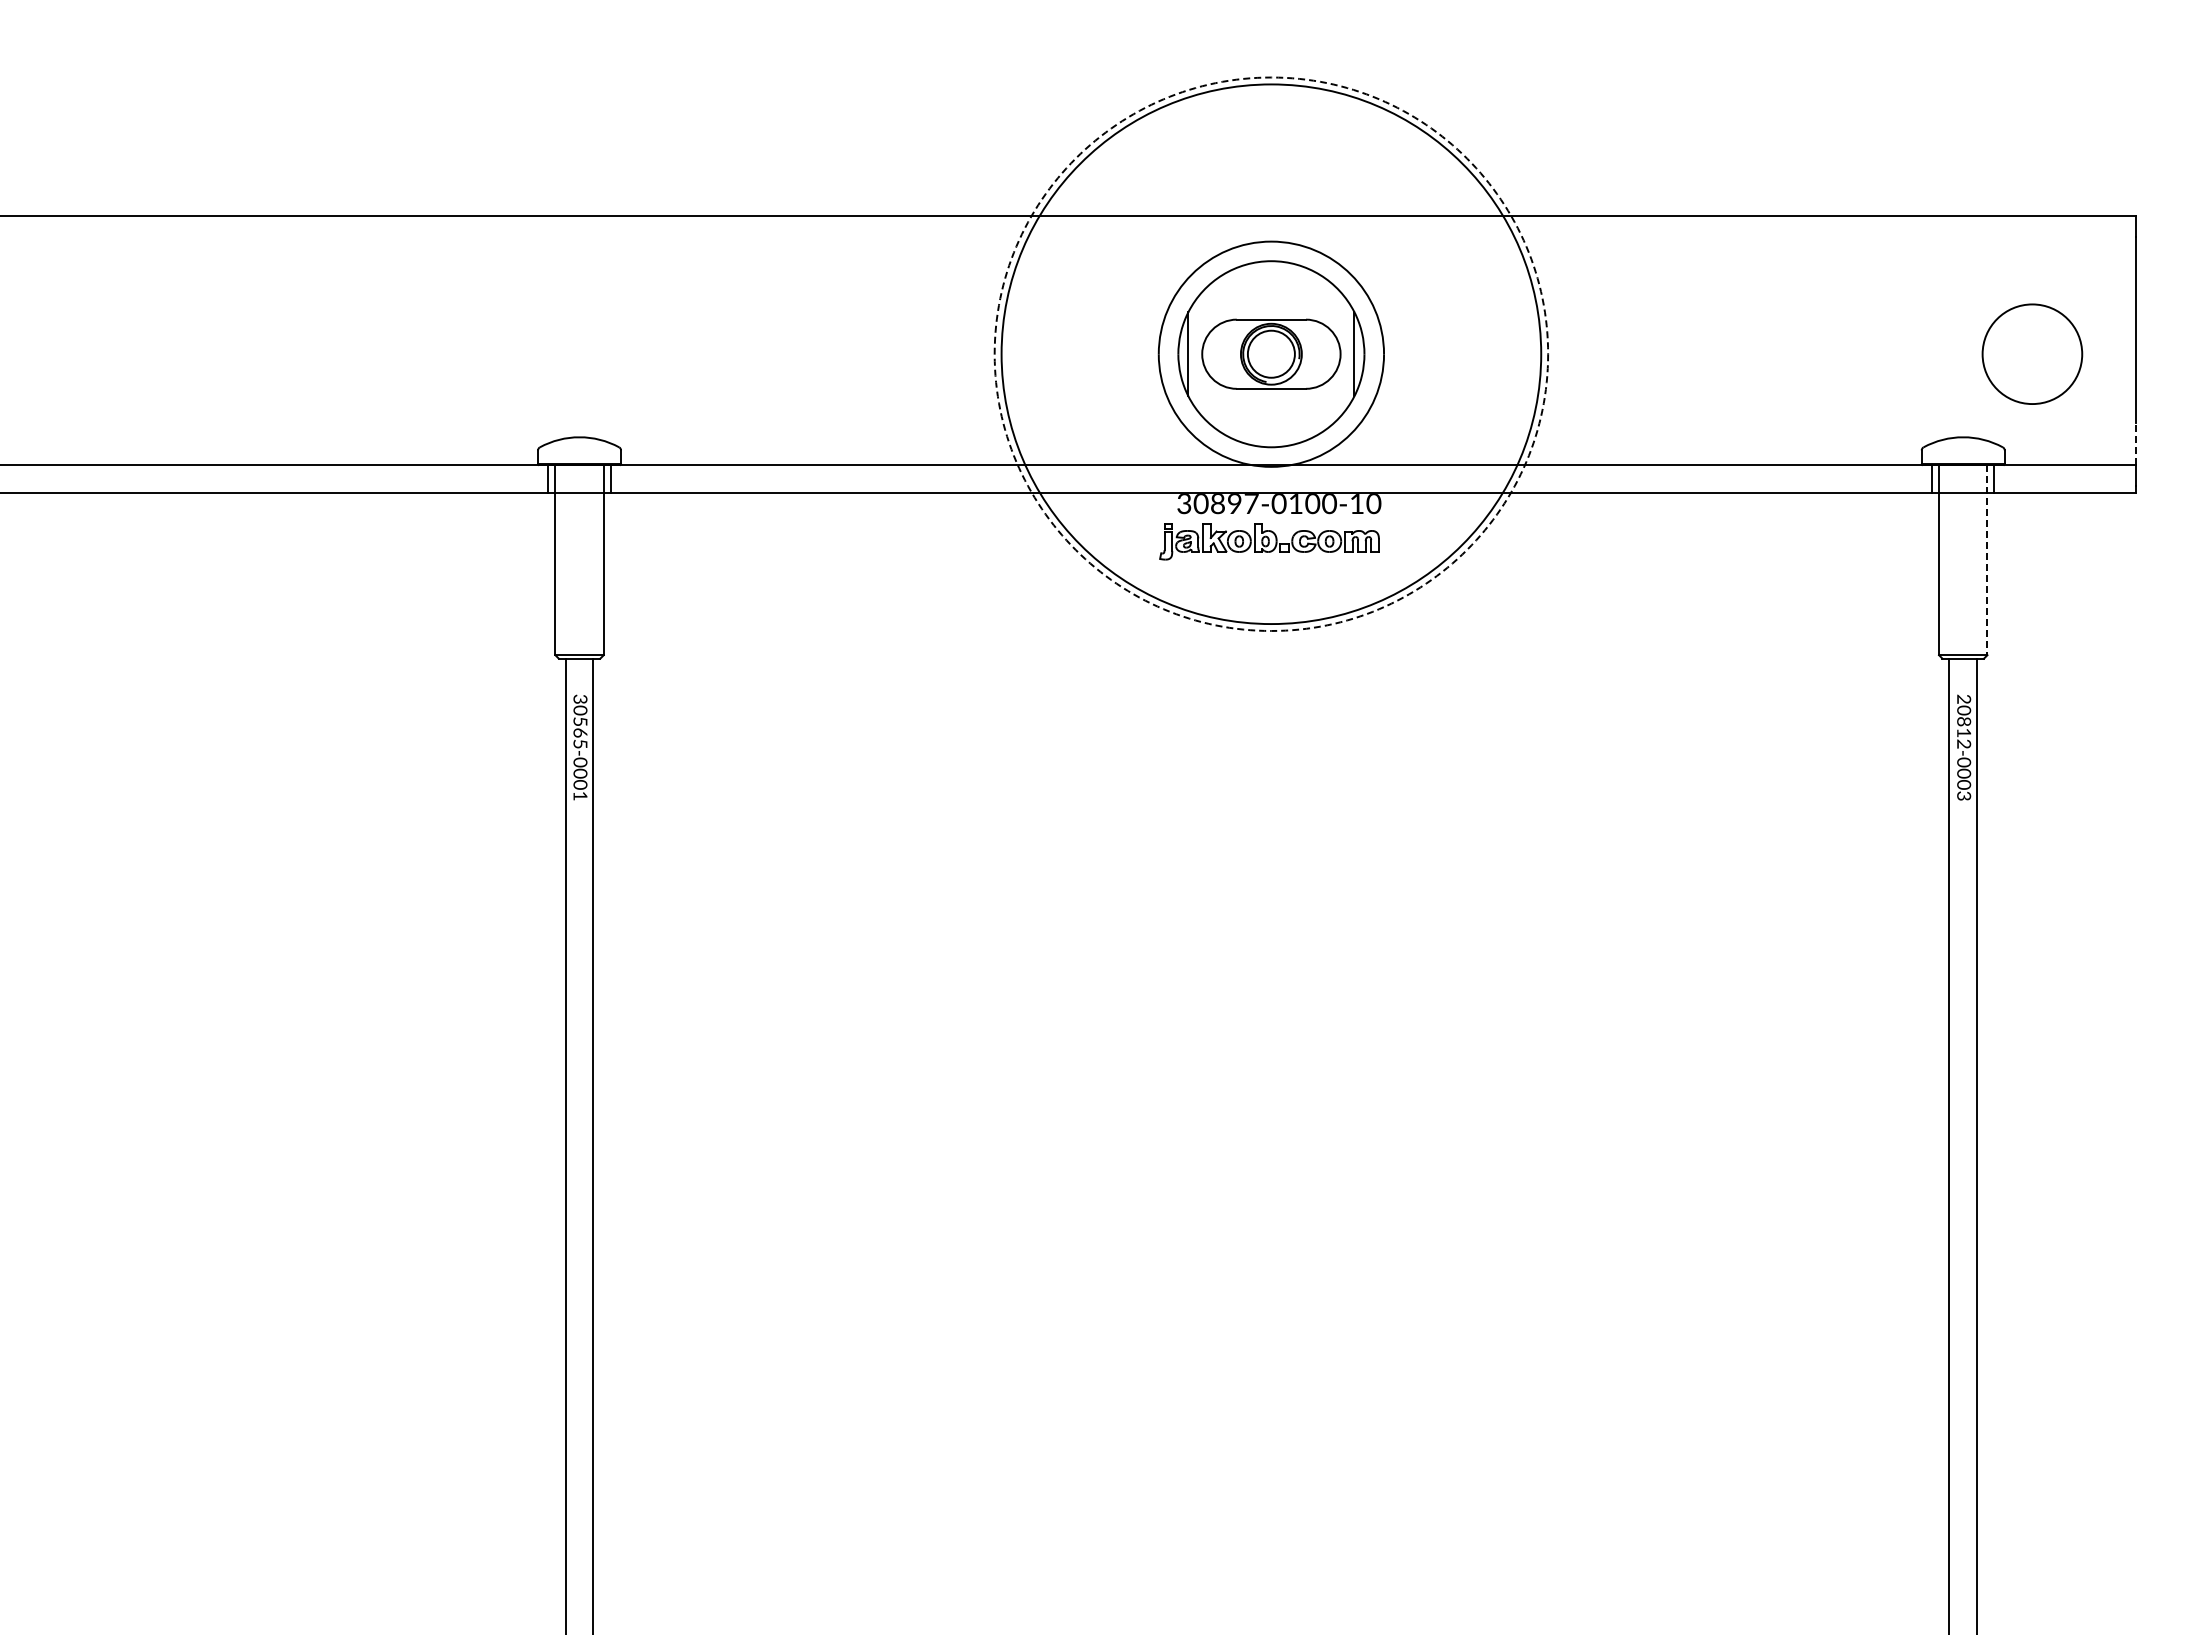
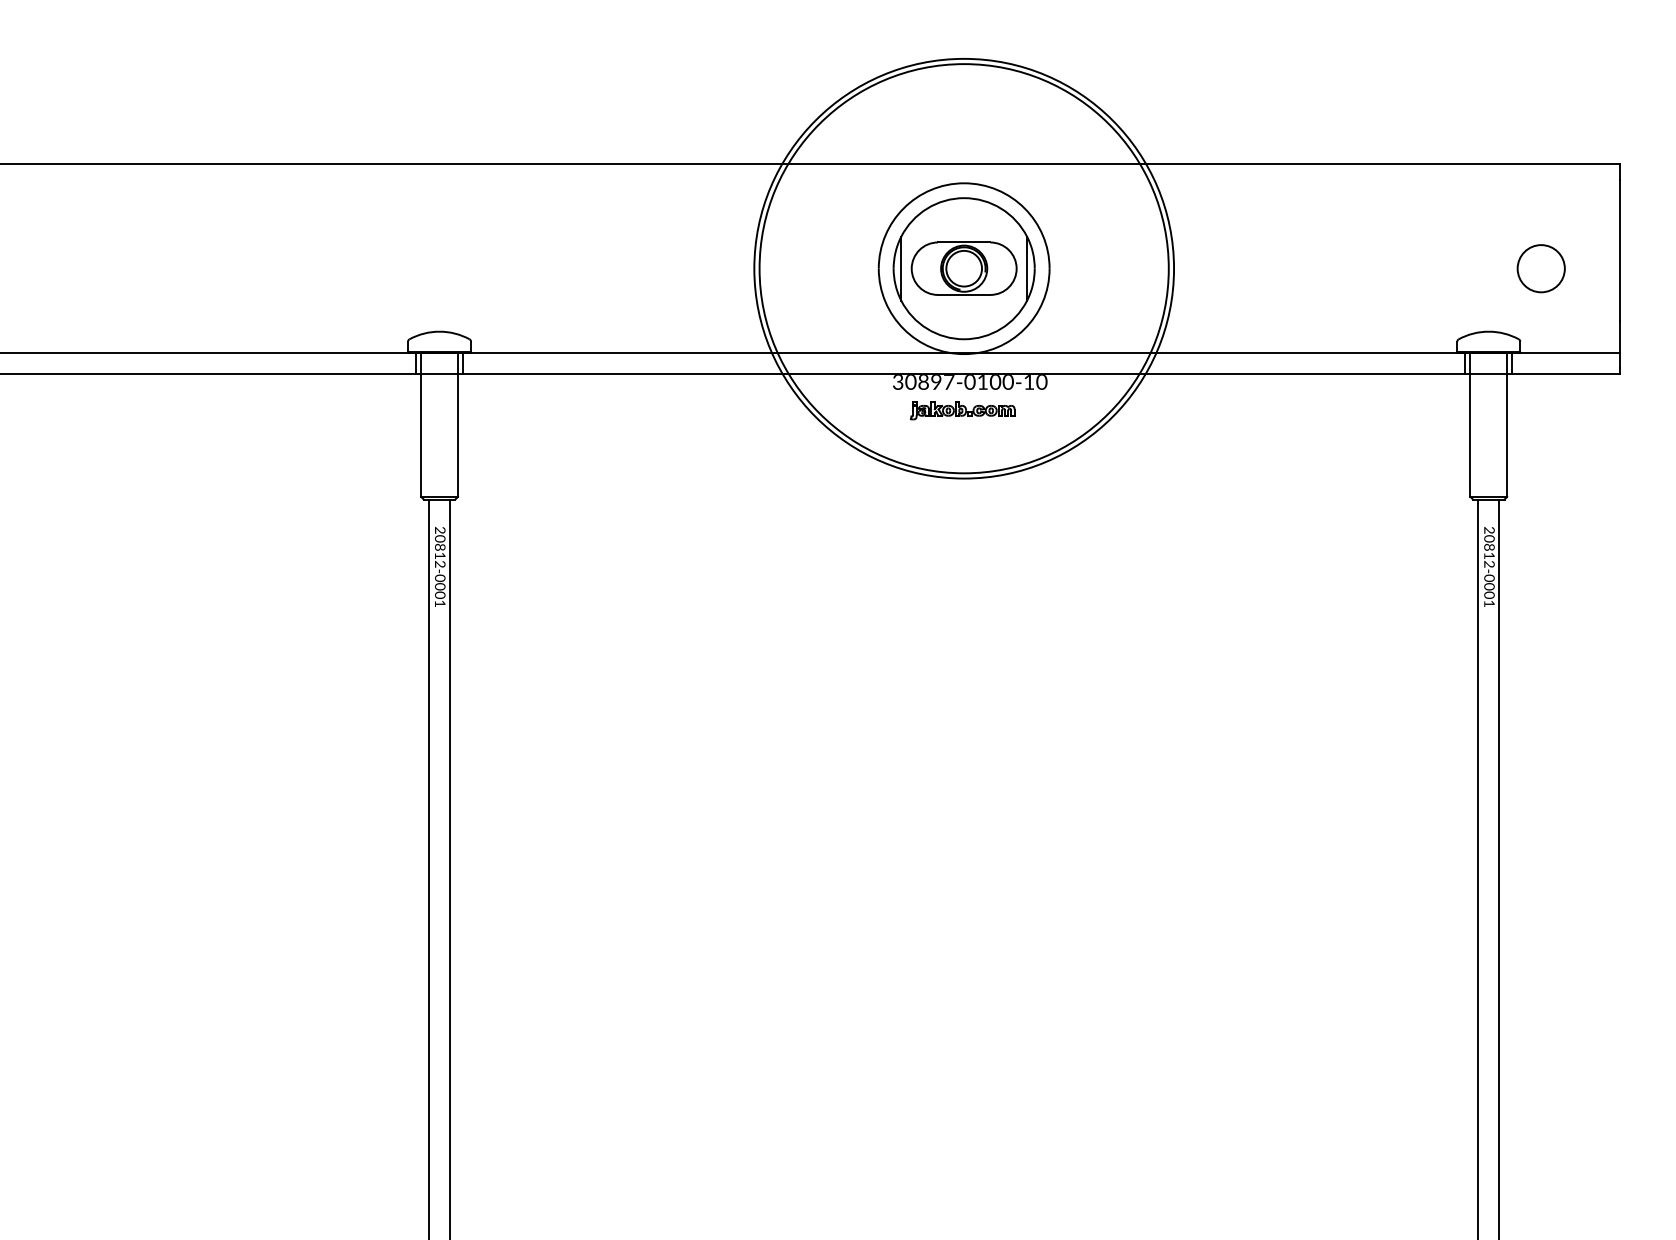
circle: (1271, 353) -> (964, 268), dashed -> solid
circle: (2032, 354) -> (1541, 268), size x0.62
line: (2136, 444) -> (1620, 337), dashed -> solid
part: (1269, 541) -> (962, 410), size x0.62
line: (1987, 560) -> (1507, 425), dashed -> solid
text: (580, 721) -> (440, 547), 30565-0001 -> 20812-0001
text: (1964, 795) -> (1489, 603), 20812-0003 -> 20812-0001

